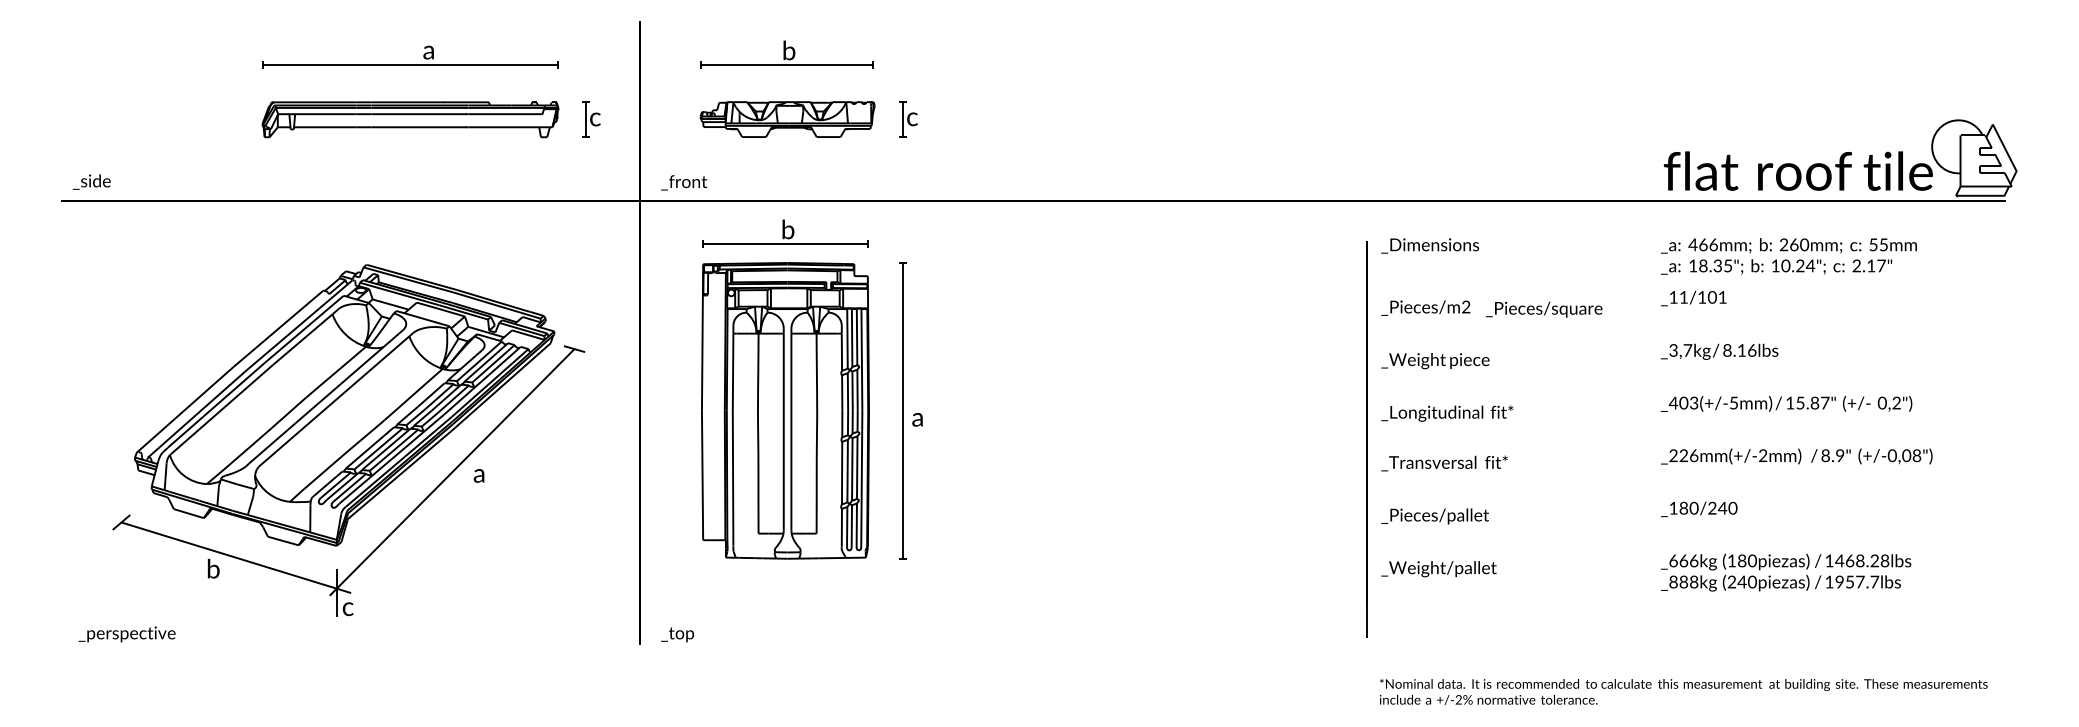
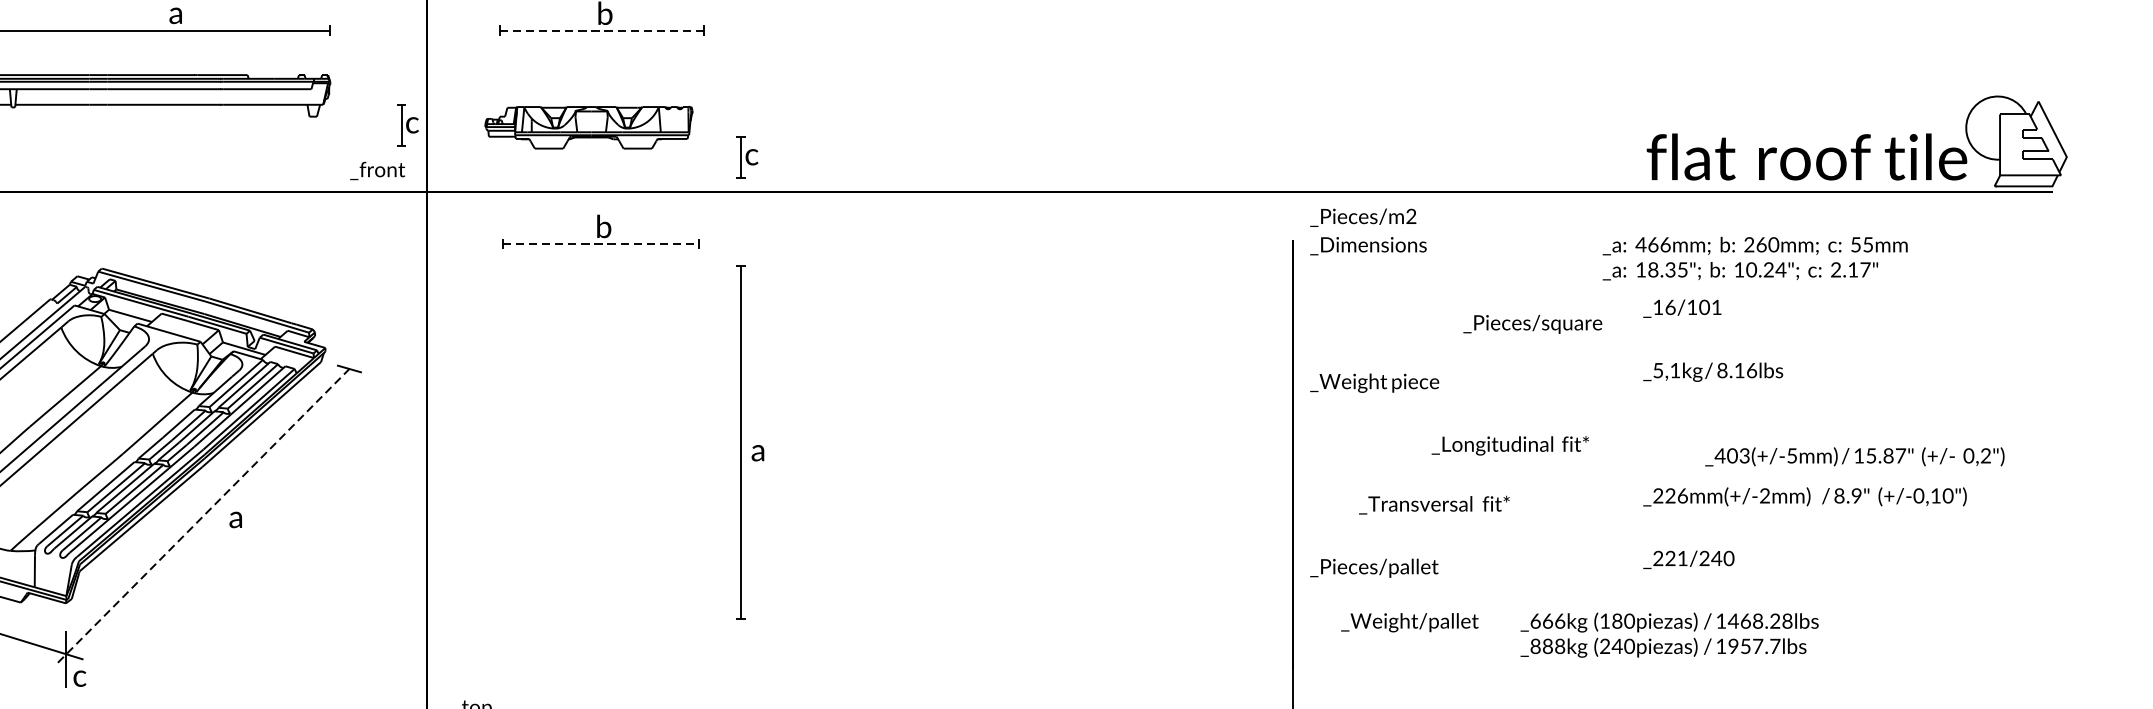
line: (787, 65) -> (603, 31), solid -> dashed
part: (591, 119) -> (407, 125), moved
part: (787, 119) -> (588, 127), moved
part: (908, 119) -> (747, 157), moved
text: (684, 182) -> (378, 170), moved
line: (785, 244) -> (600, 244), solid -> dashed
text: (1788, 256) -> (1754, 258), moved
text: (1683, 297) -> (1670, 307), _11/101 -> _16/101
text: (1425, 307) -> (1362, 216), moved
text: (1543, 309) -> (1531, 324), moved
text: (1680, 350) -> (1666, 370), _3,7kg -> _5,1kg
text: (1786, 403) -> (1854, 456), moved
part: (785, 410) -> (600, 442), removed
text: (1447, 413) -> (1510, 445), moved
text: (1911, 455) -> (1941, 495), (+/-0,08") -> (+/-0,10")
text: (1444, 463) -> (1434, 505), moved
line: (452, 472) -> (204, 515), solid -> dashed
text: (1683, 507) -> (1670, 557), _180/240 -> _221/240
text: (1438, 569) -> (1409, 623), moved
text: (1786, 572) -> (1670, 635), moved

